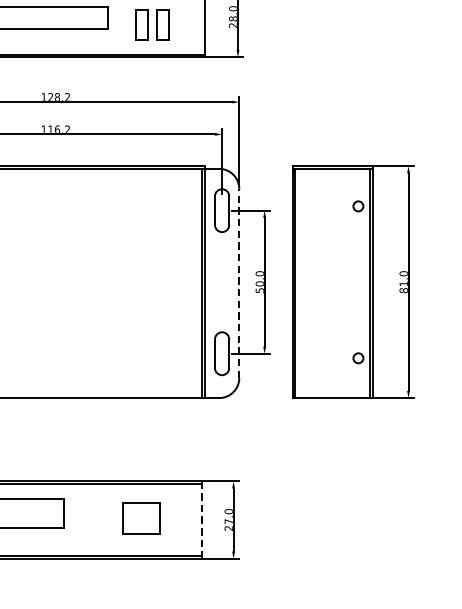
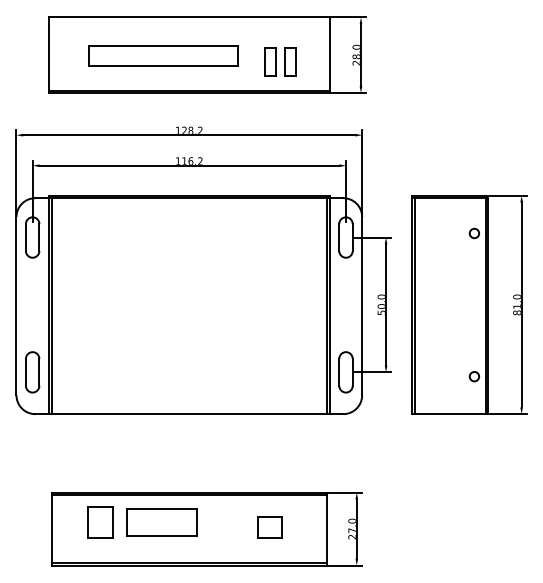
line: (239, 282) -> (362, 305), dashed -> solid
part: (140, 518) -> (269, 527), size x0.71
line: (201, 520) -> (326, 529), dashed -> solid

